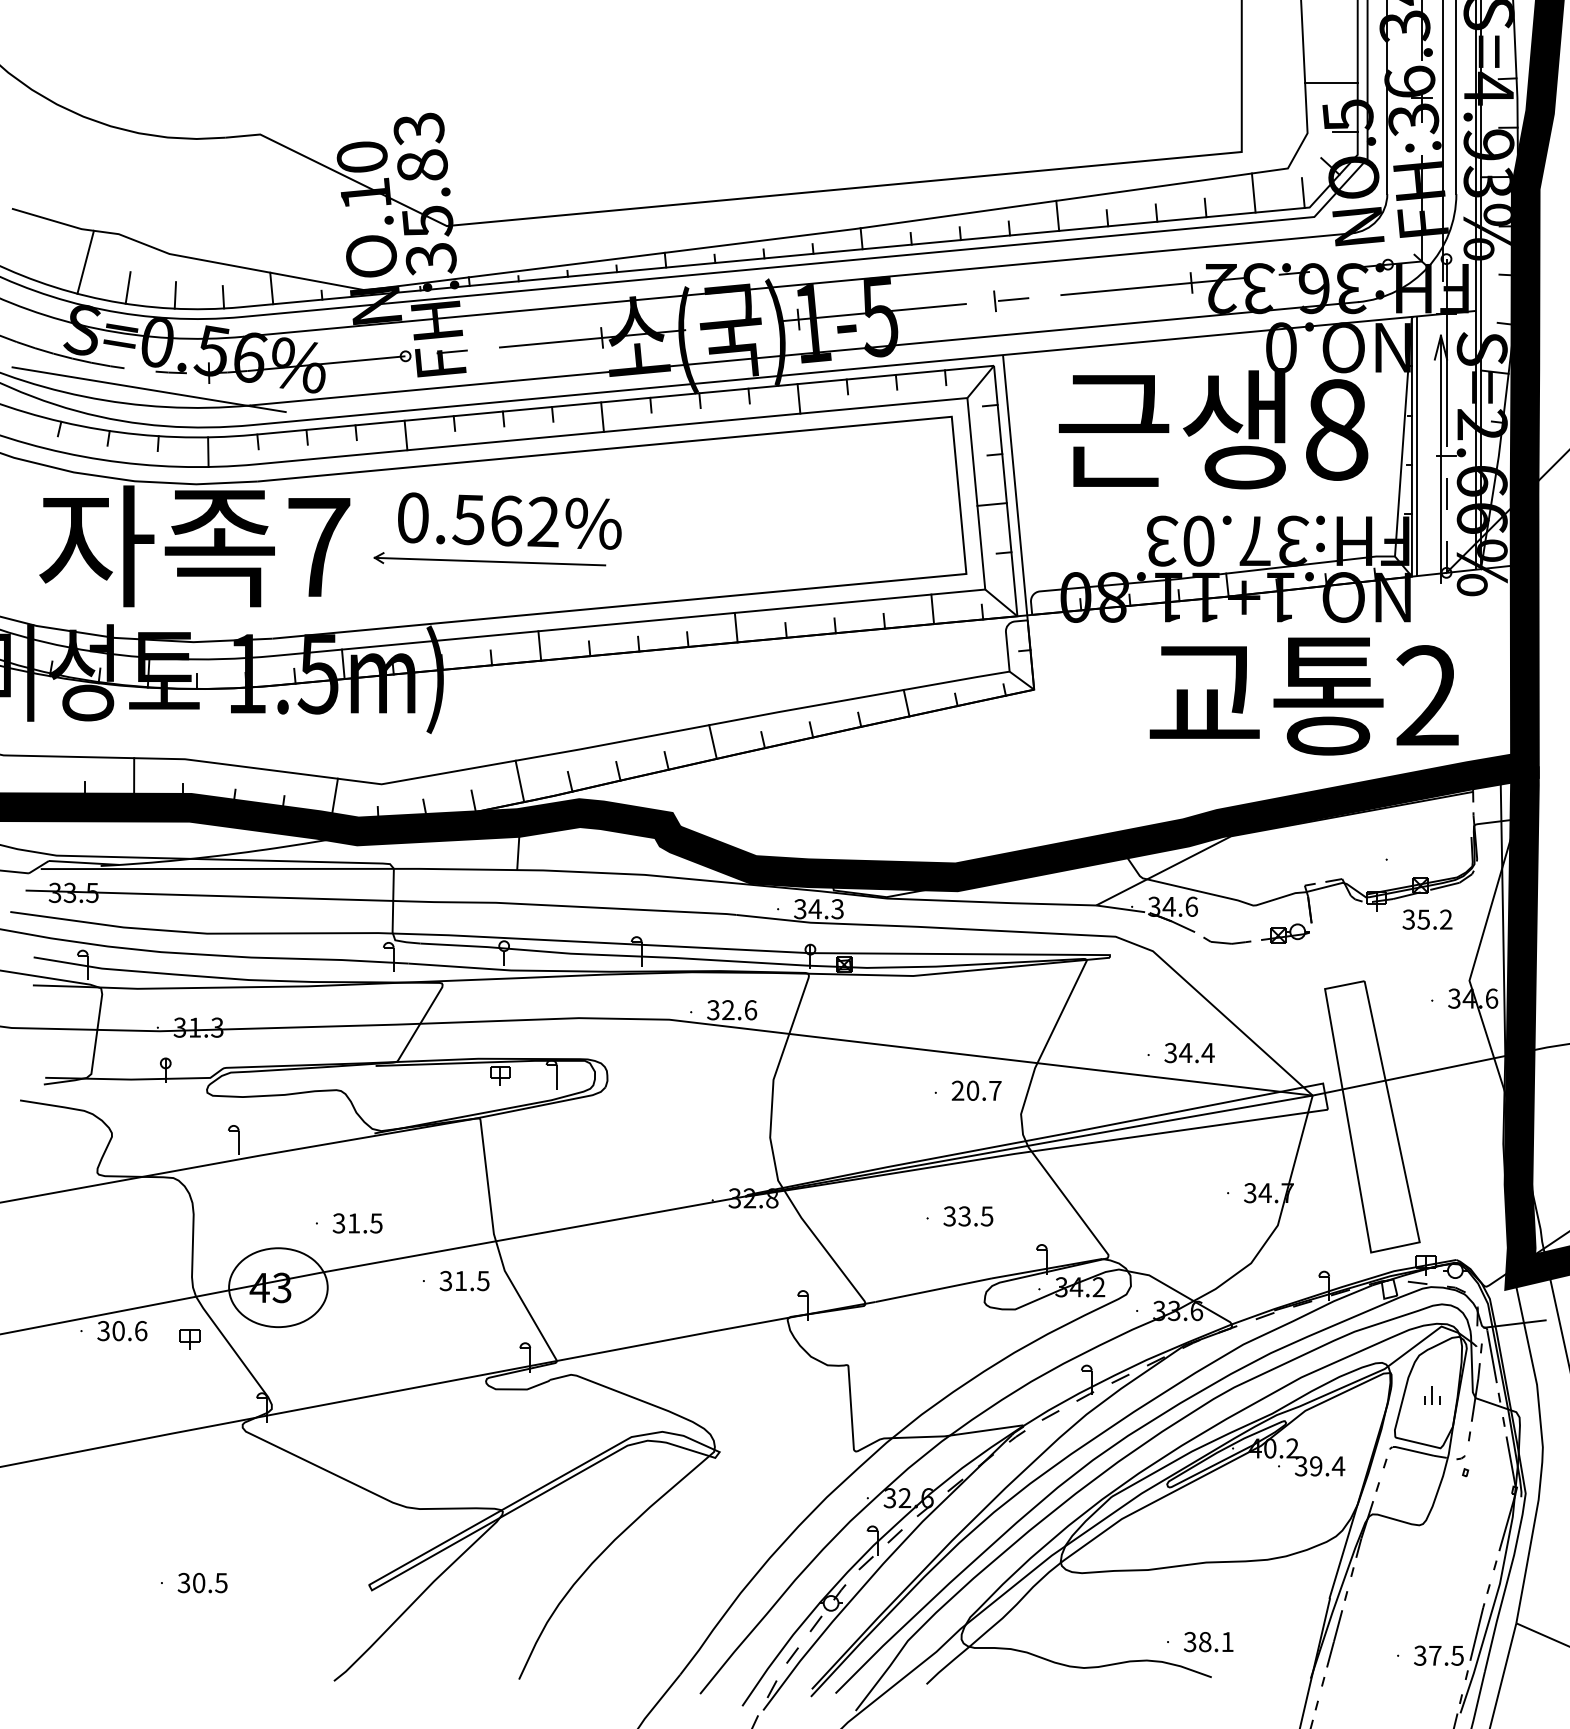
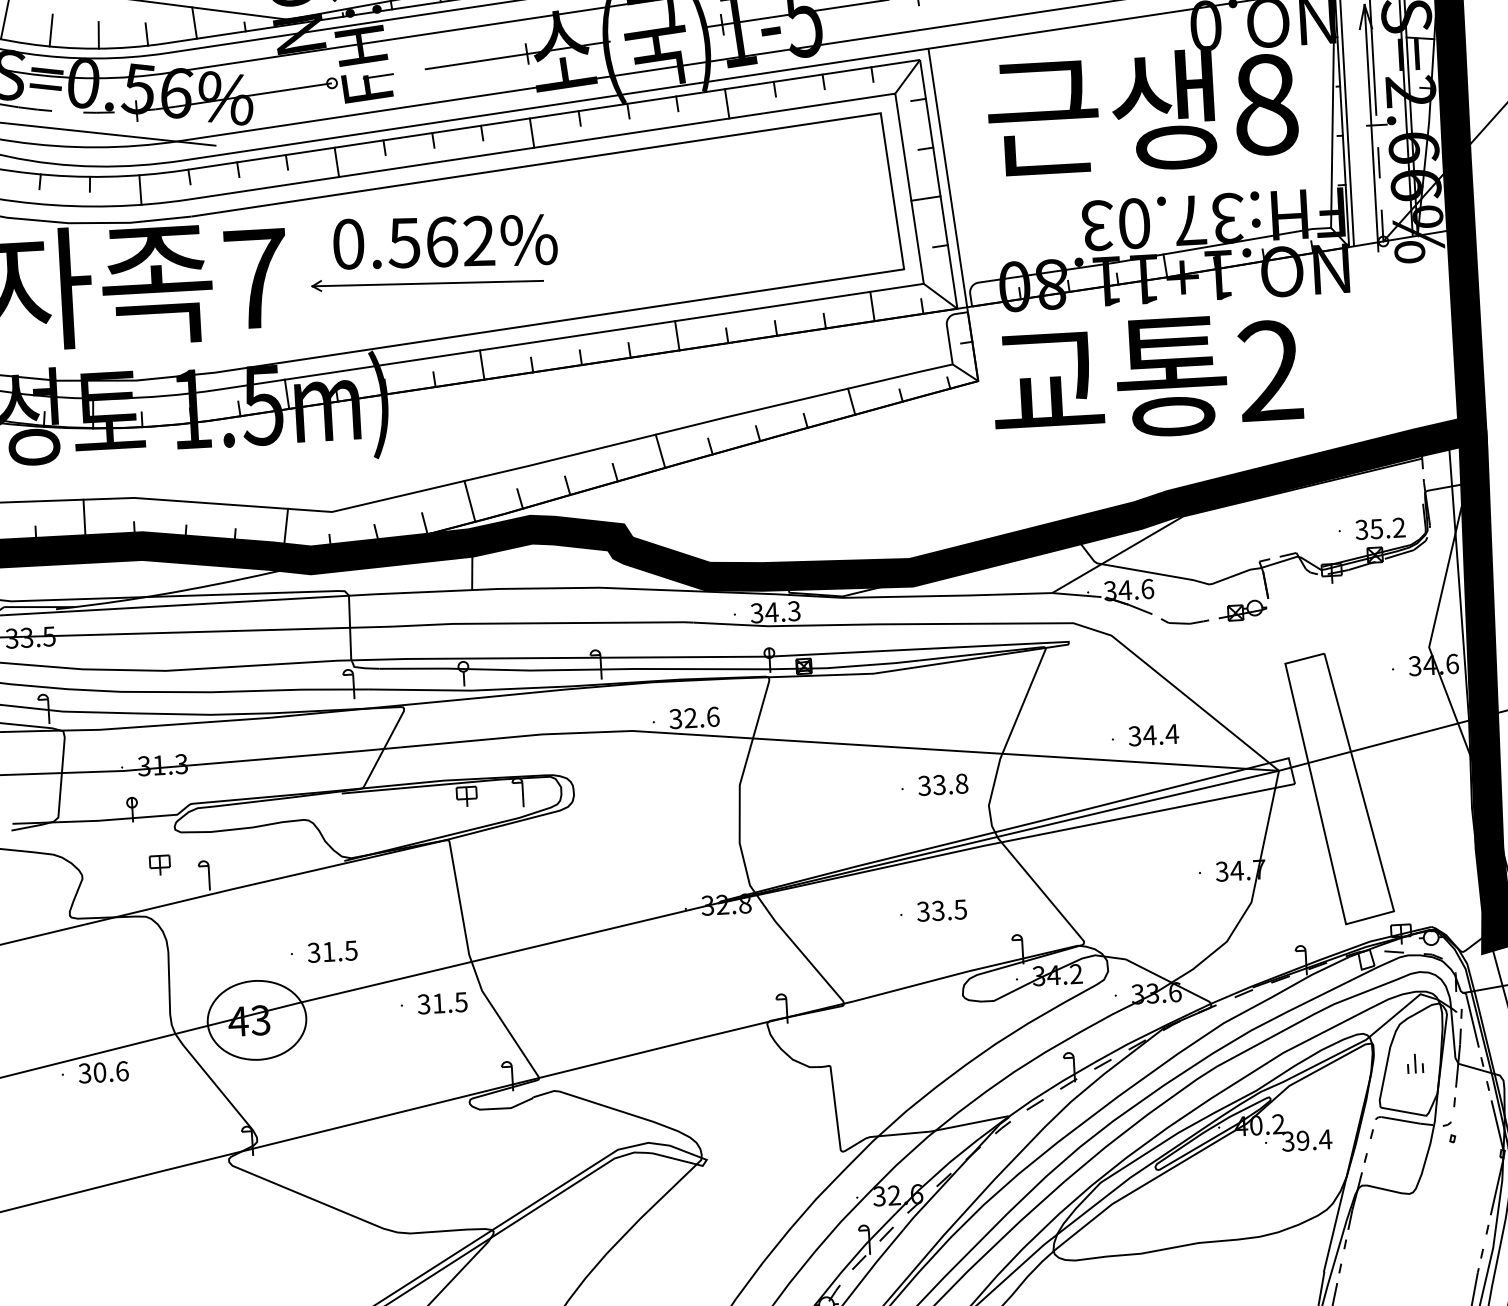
text: (1303, 696) -> (1146, 378), moved
text: (1427, 919) -> (1380, 528), moved
text: (976, 1090) -> (943, 784), 20.7 -> 33.8
part: (189, 1339) -> (159, 865), moved

